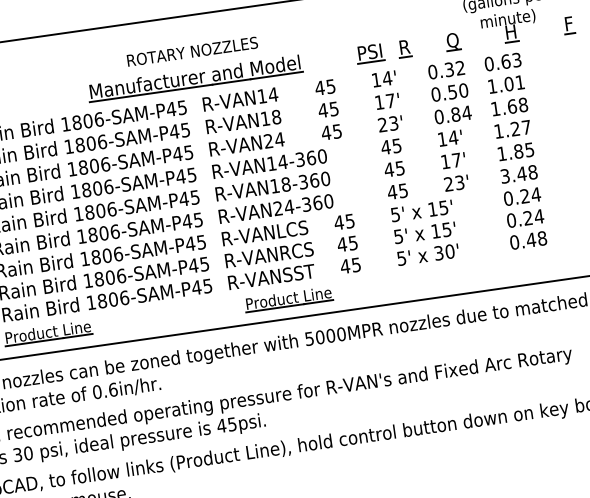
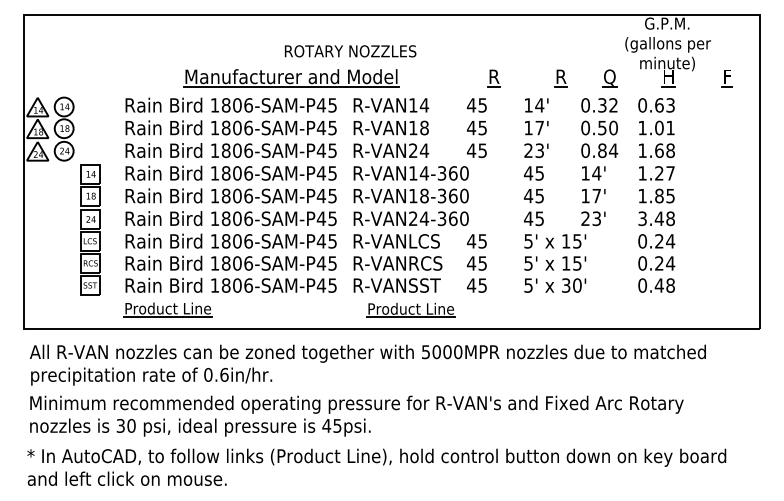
part: (370, 53) -> (526, 78), removed
part: (337, 58) -> (493, 78), added
part: (195, 78) -> (291, 78), moved

